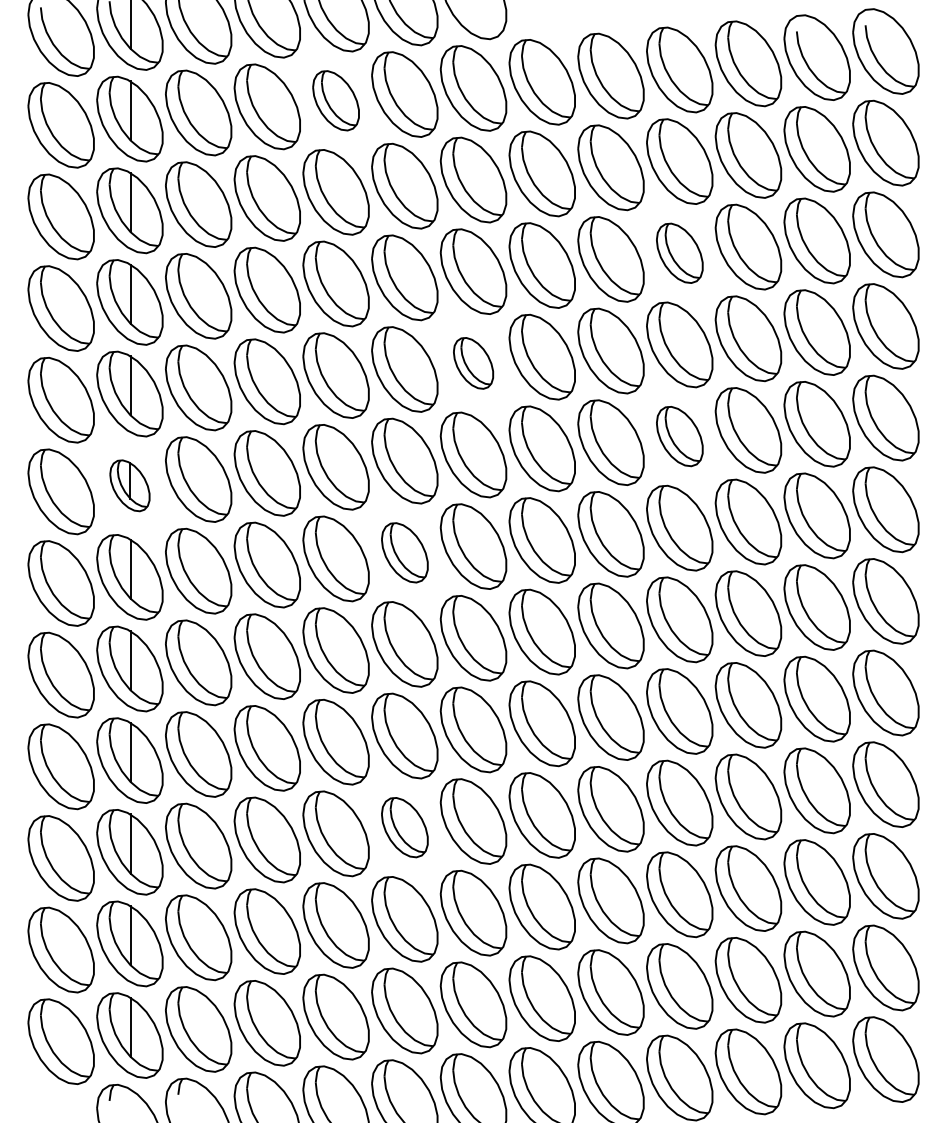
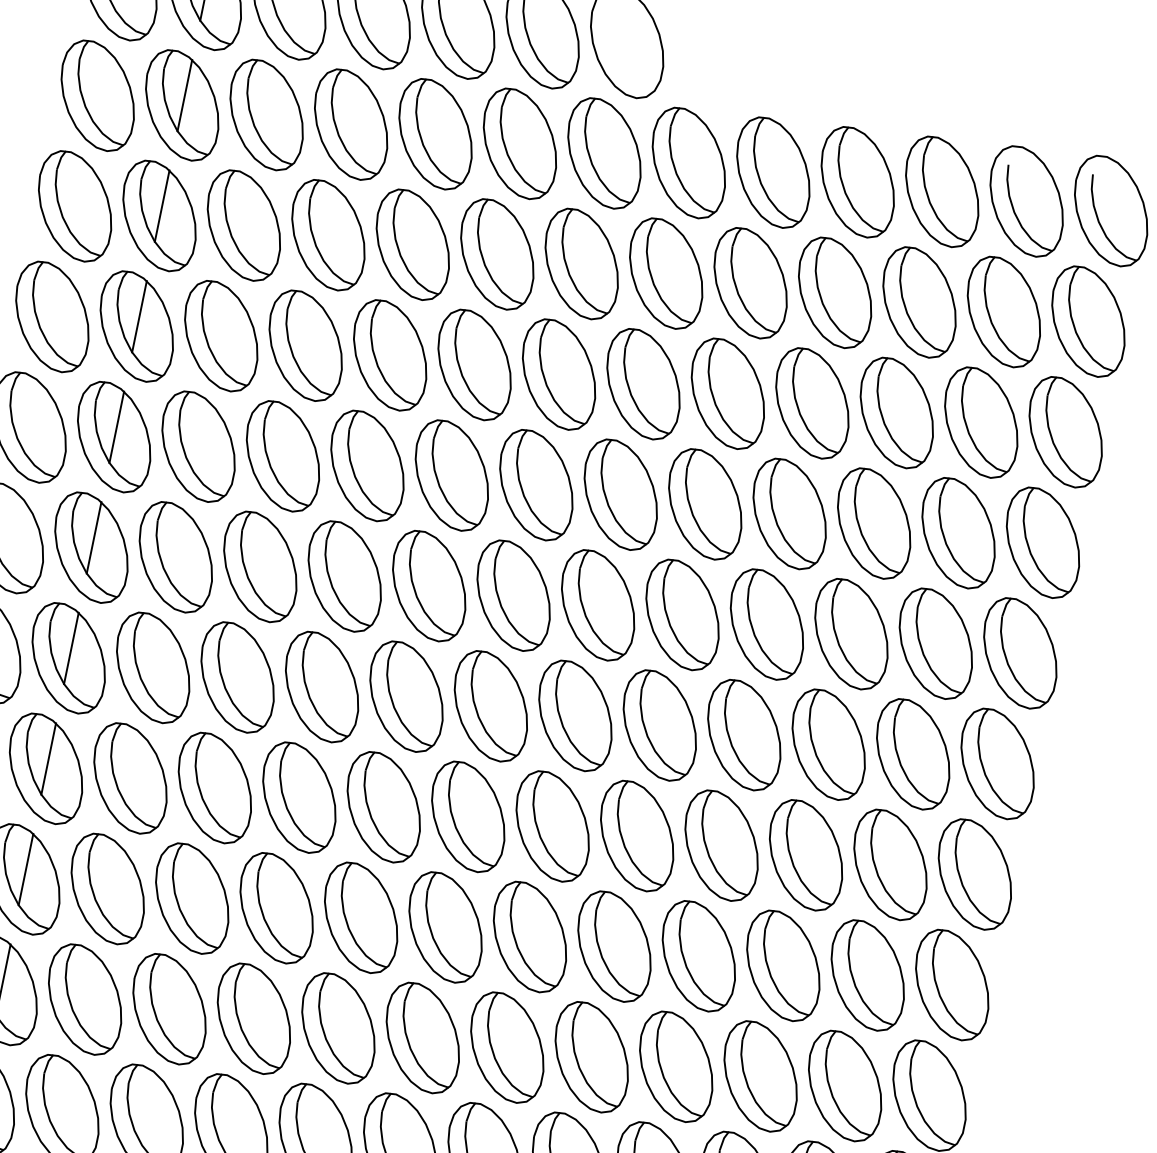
part: (335, 100) -> (434, 133), size x1.43
part: (679, 253) -> (811, 403), size x1.43
part: (473, 363) -> (536, 485), size x1.67
part: (679, 436) -> (766, 624), size x1.43
part: (129, 485) -> (90, 547), size x1.67
part: (404, 552) -> (406, 696), size x1.43
part: (404, 827) -> (337, 1028), size x1.43

